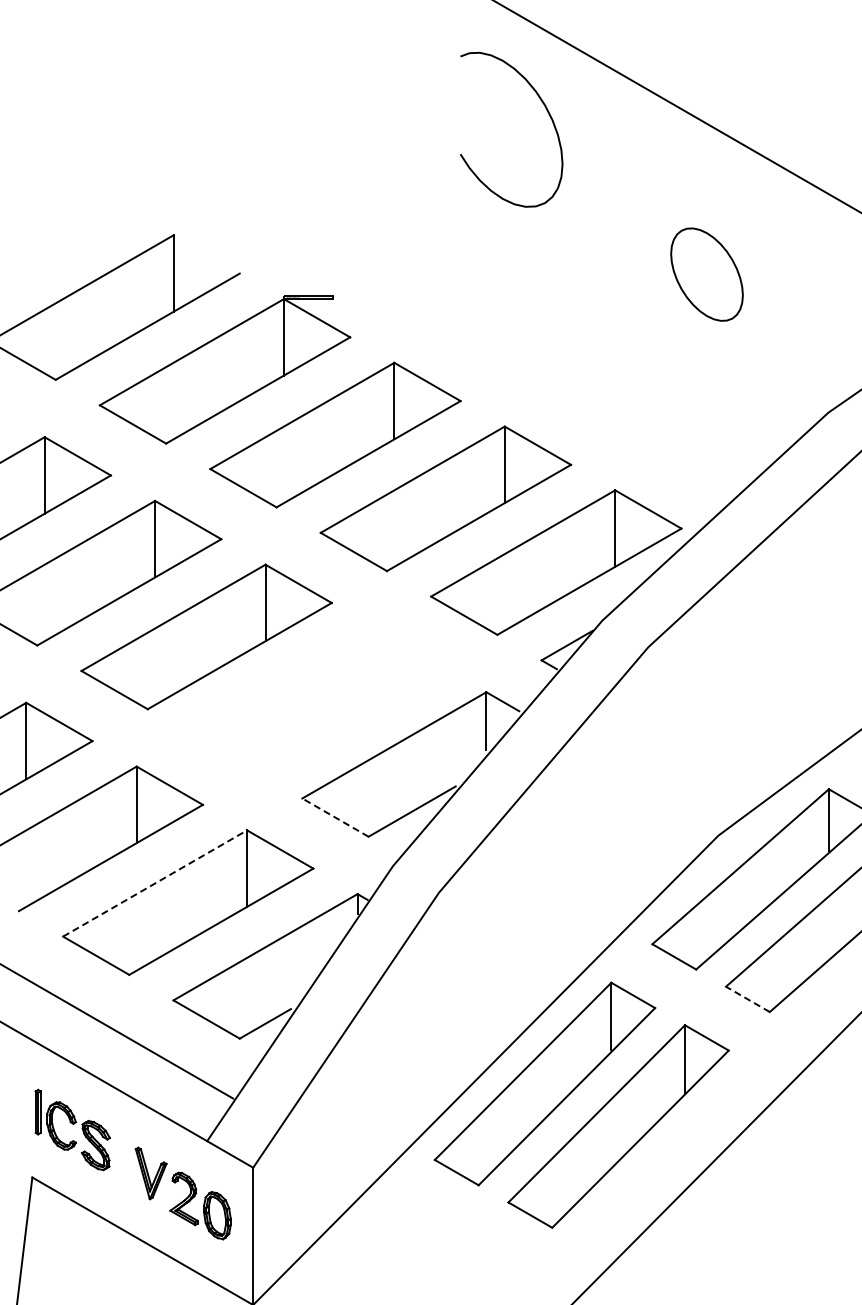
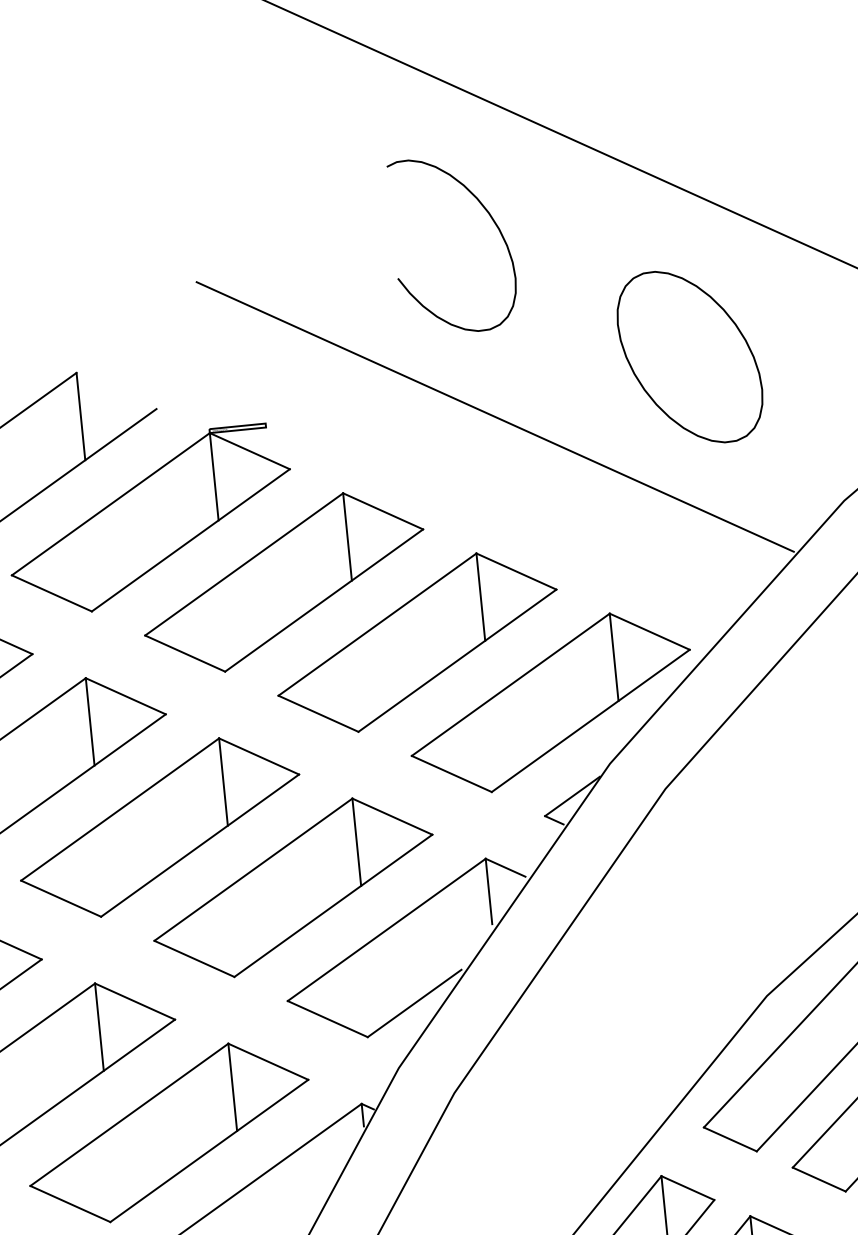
curve: (547, 112) -> (492, 220), moved
part: (706, 274) -> (689, 356), size x1.67
line: (532, 309) -> (494, 416), added
part: (316, 700) -> (292, 887), added
line: (335, 817) -> (327, 1018), dashed -> solid
line: (155, 883) -> (129, 1114), dashed -> solid
line: (747, 999) -> (818, 1179), dashed -> solid

